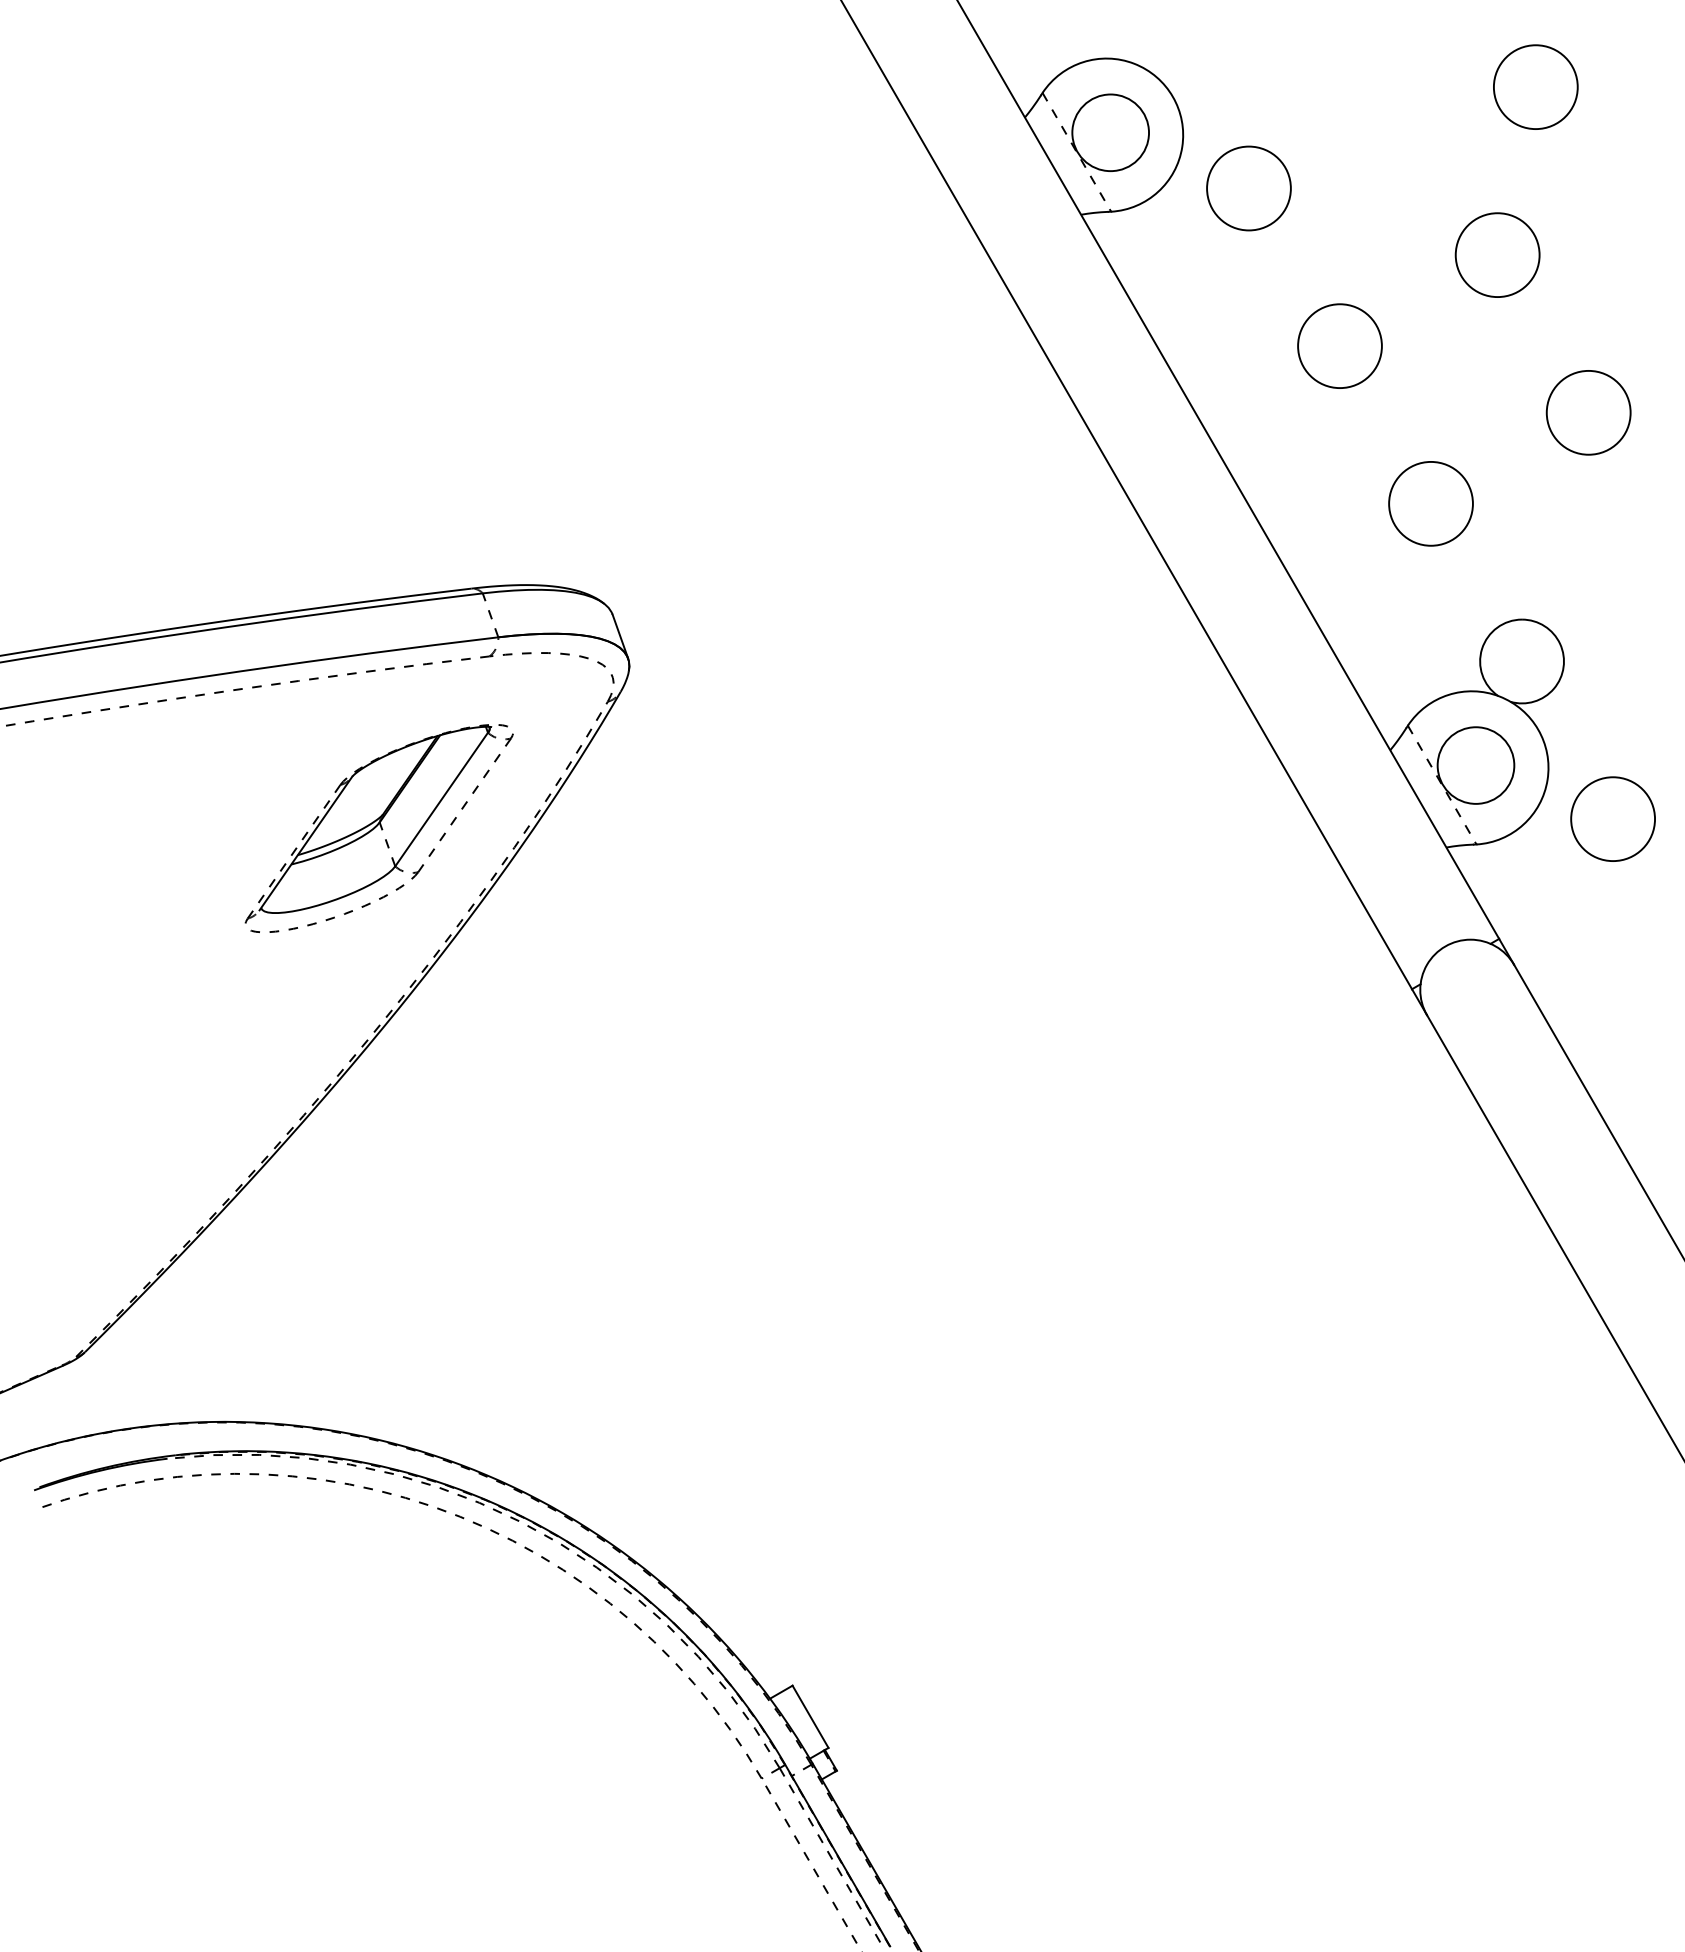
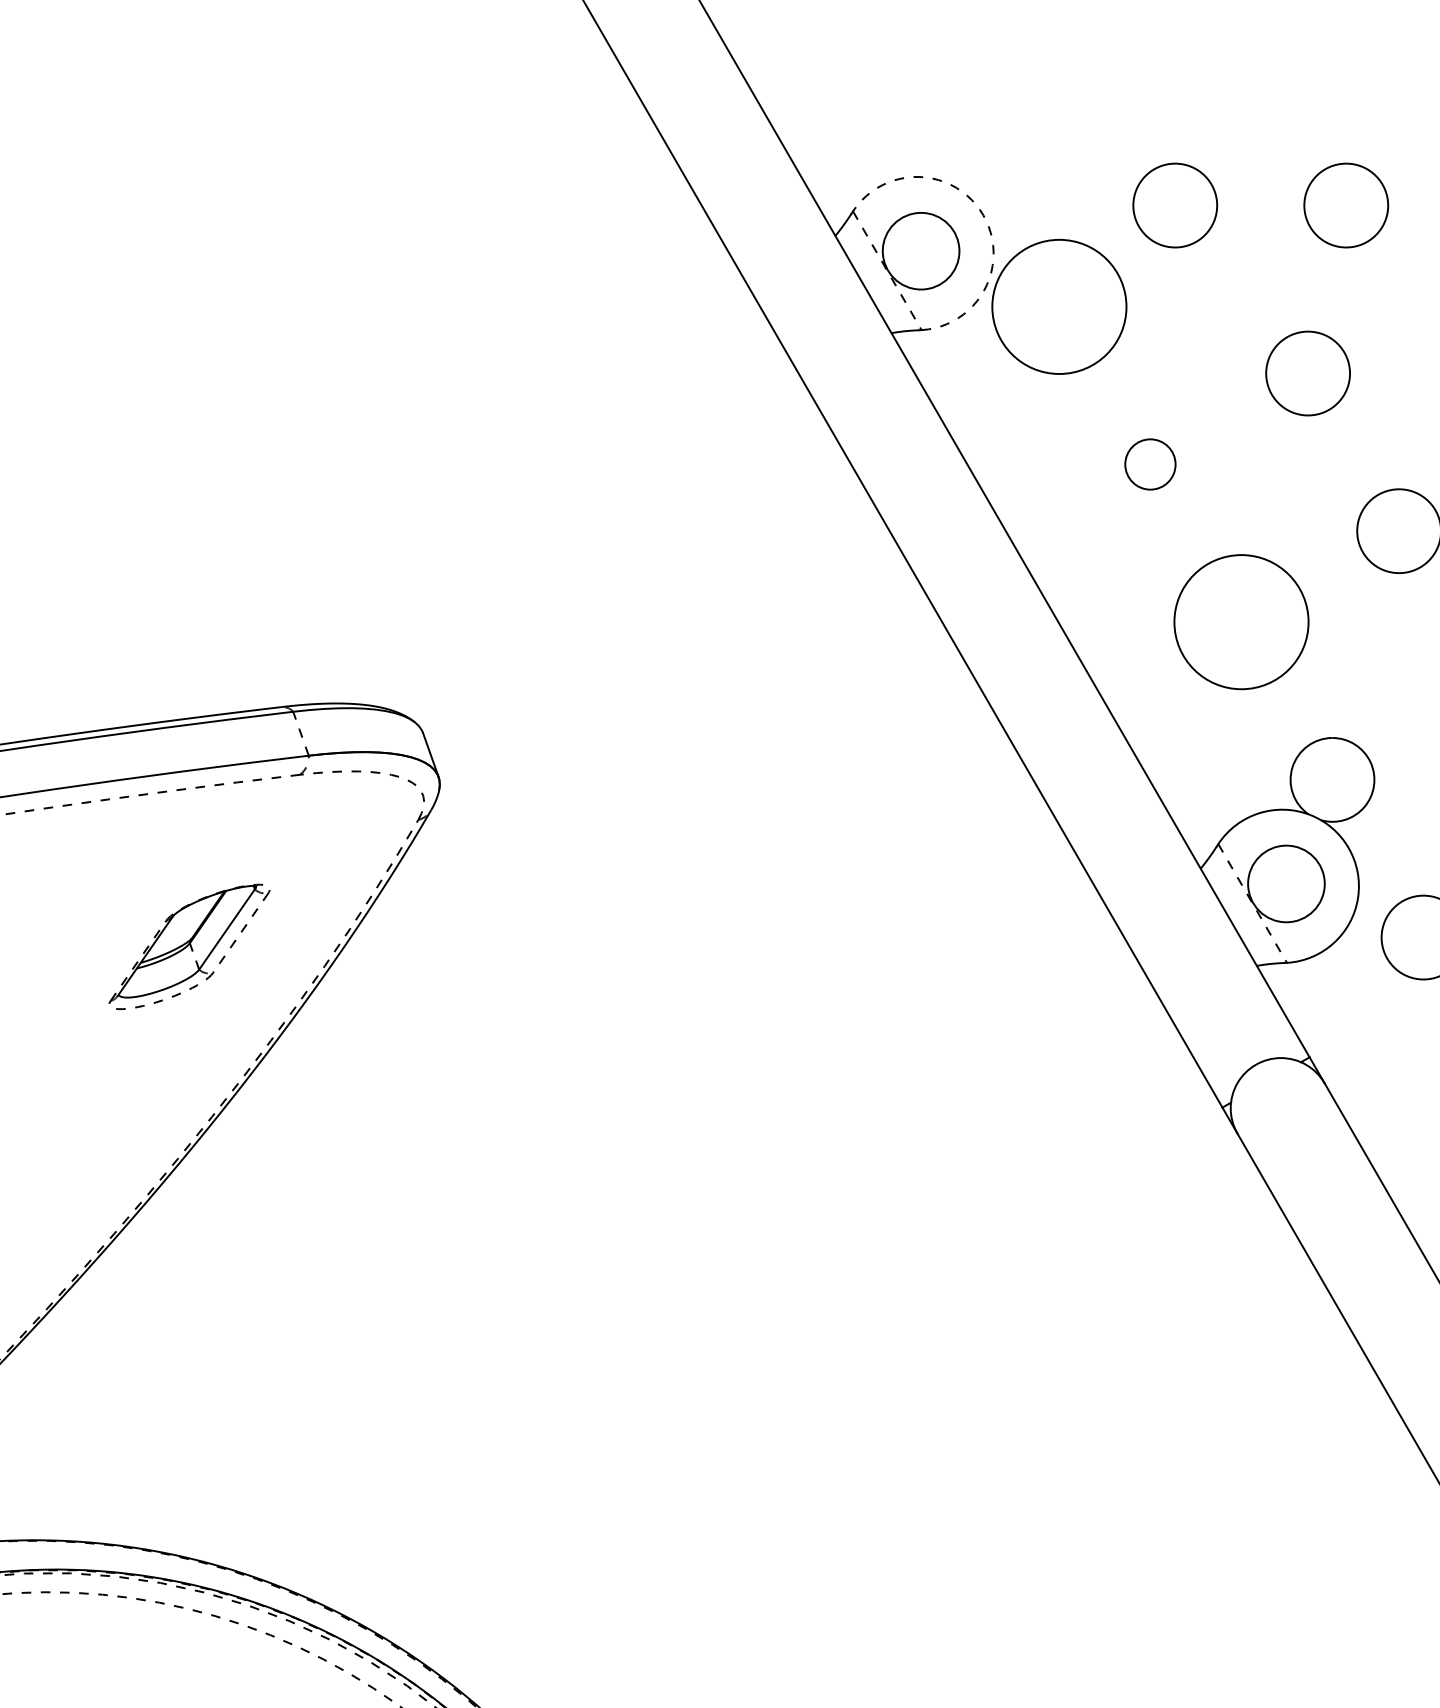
circle: (1364, 86) -> (1174, 204), added
arc: (1172, 96) -> (982, 214), solid -> dashed
circle: (1248, 188) -> (1058, 306), size x1.6
circle: (1339, 345) -> (1149, 463), size x0.6
circle: (1430, 503) -> (1240, 621), size x1.6
part: (378, 828) -> (188, 946), size x0.6

